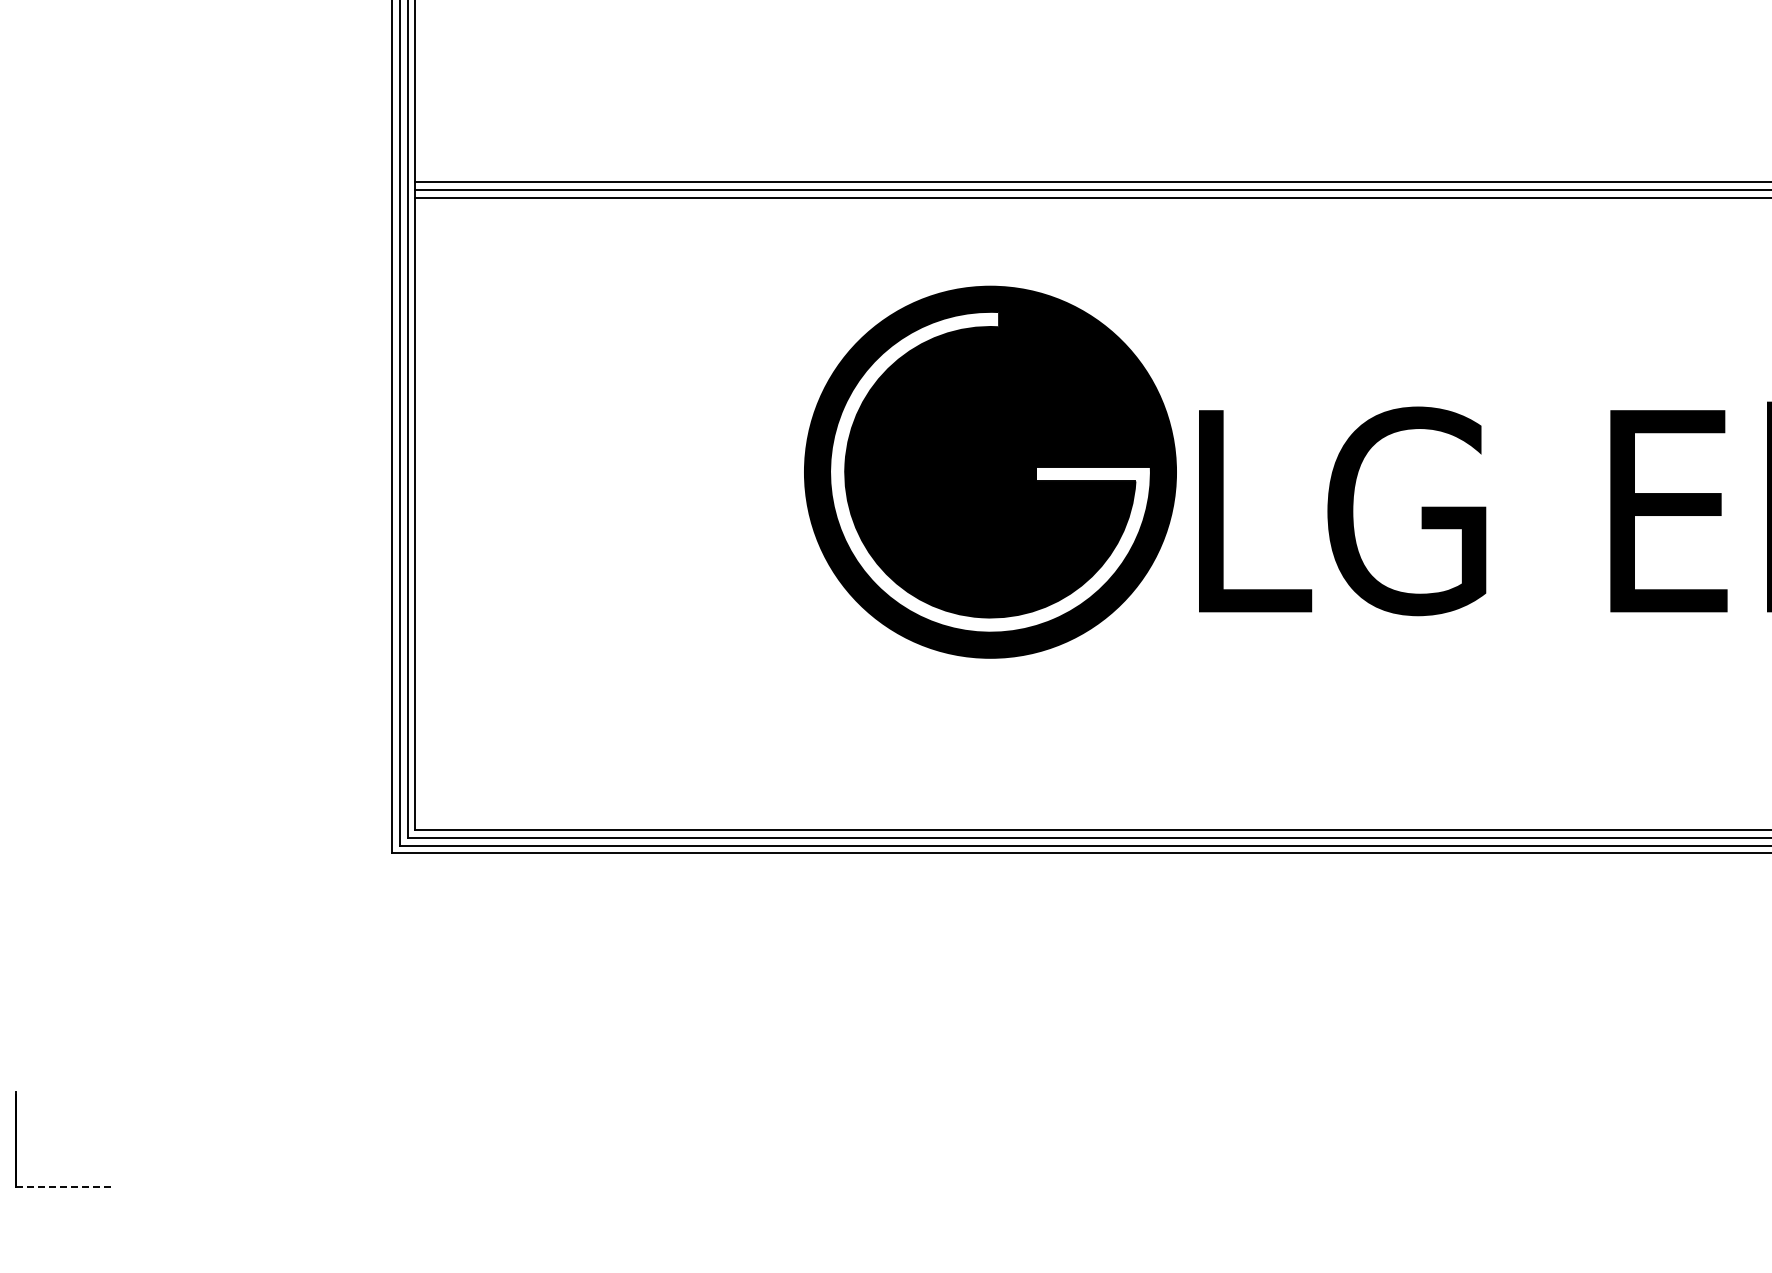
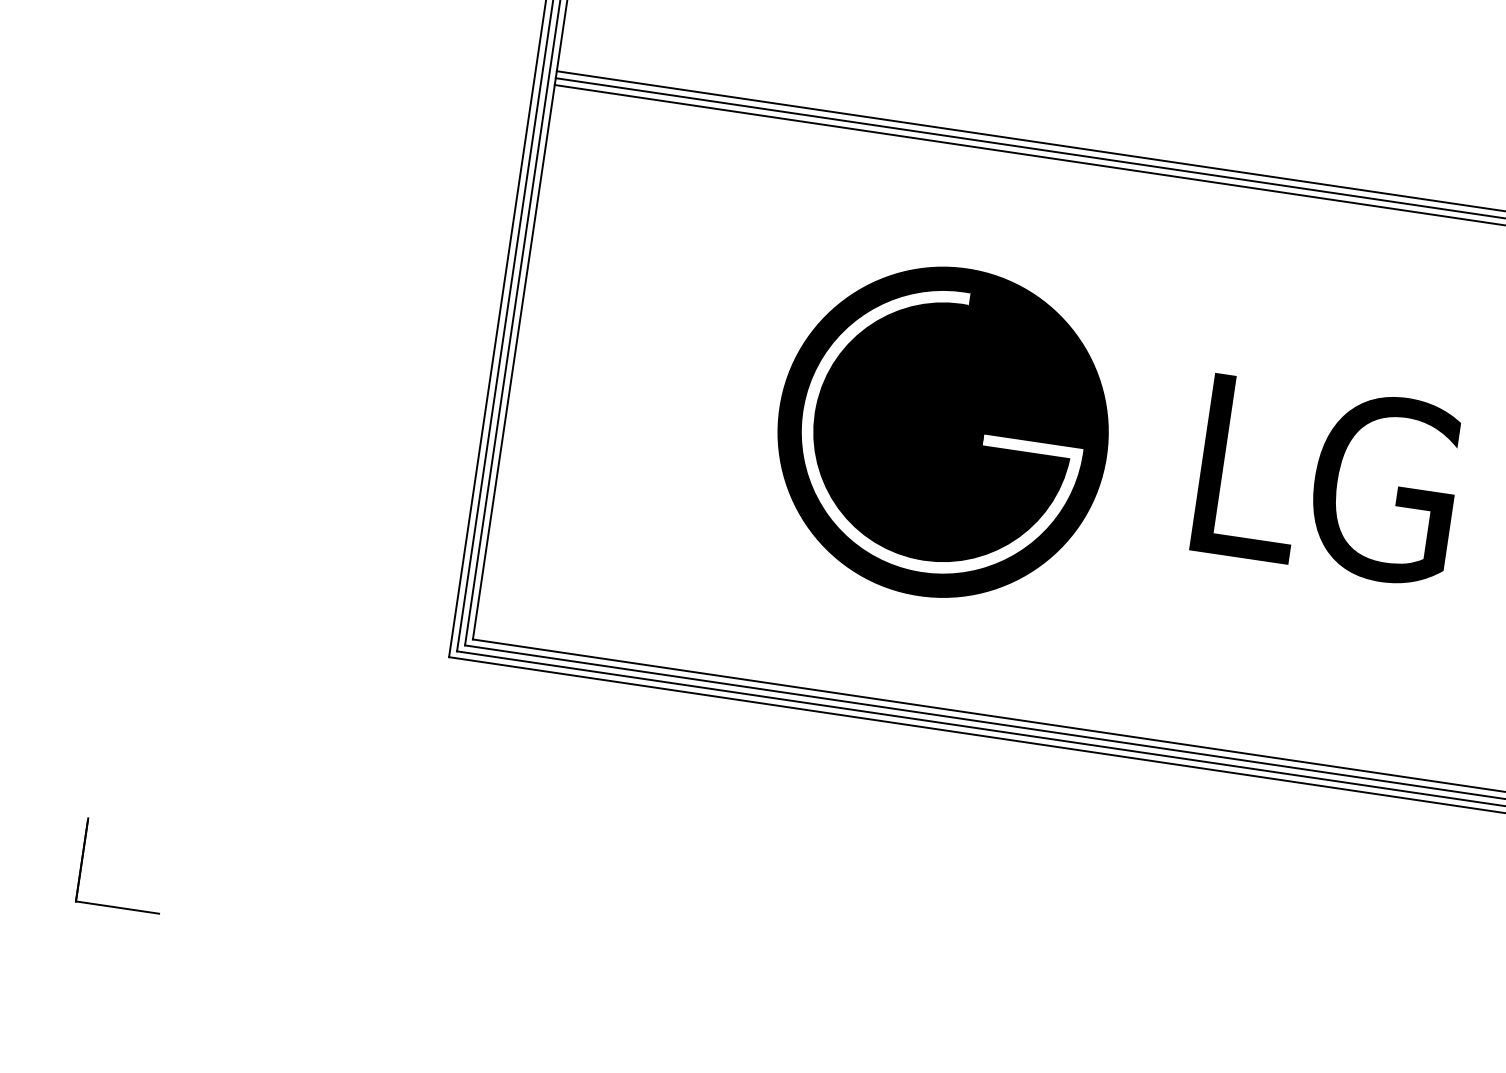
part: (990, 471) -> (943, 431), moved
line: (63, 1187) -> (117, 907), dashed -> solid

